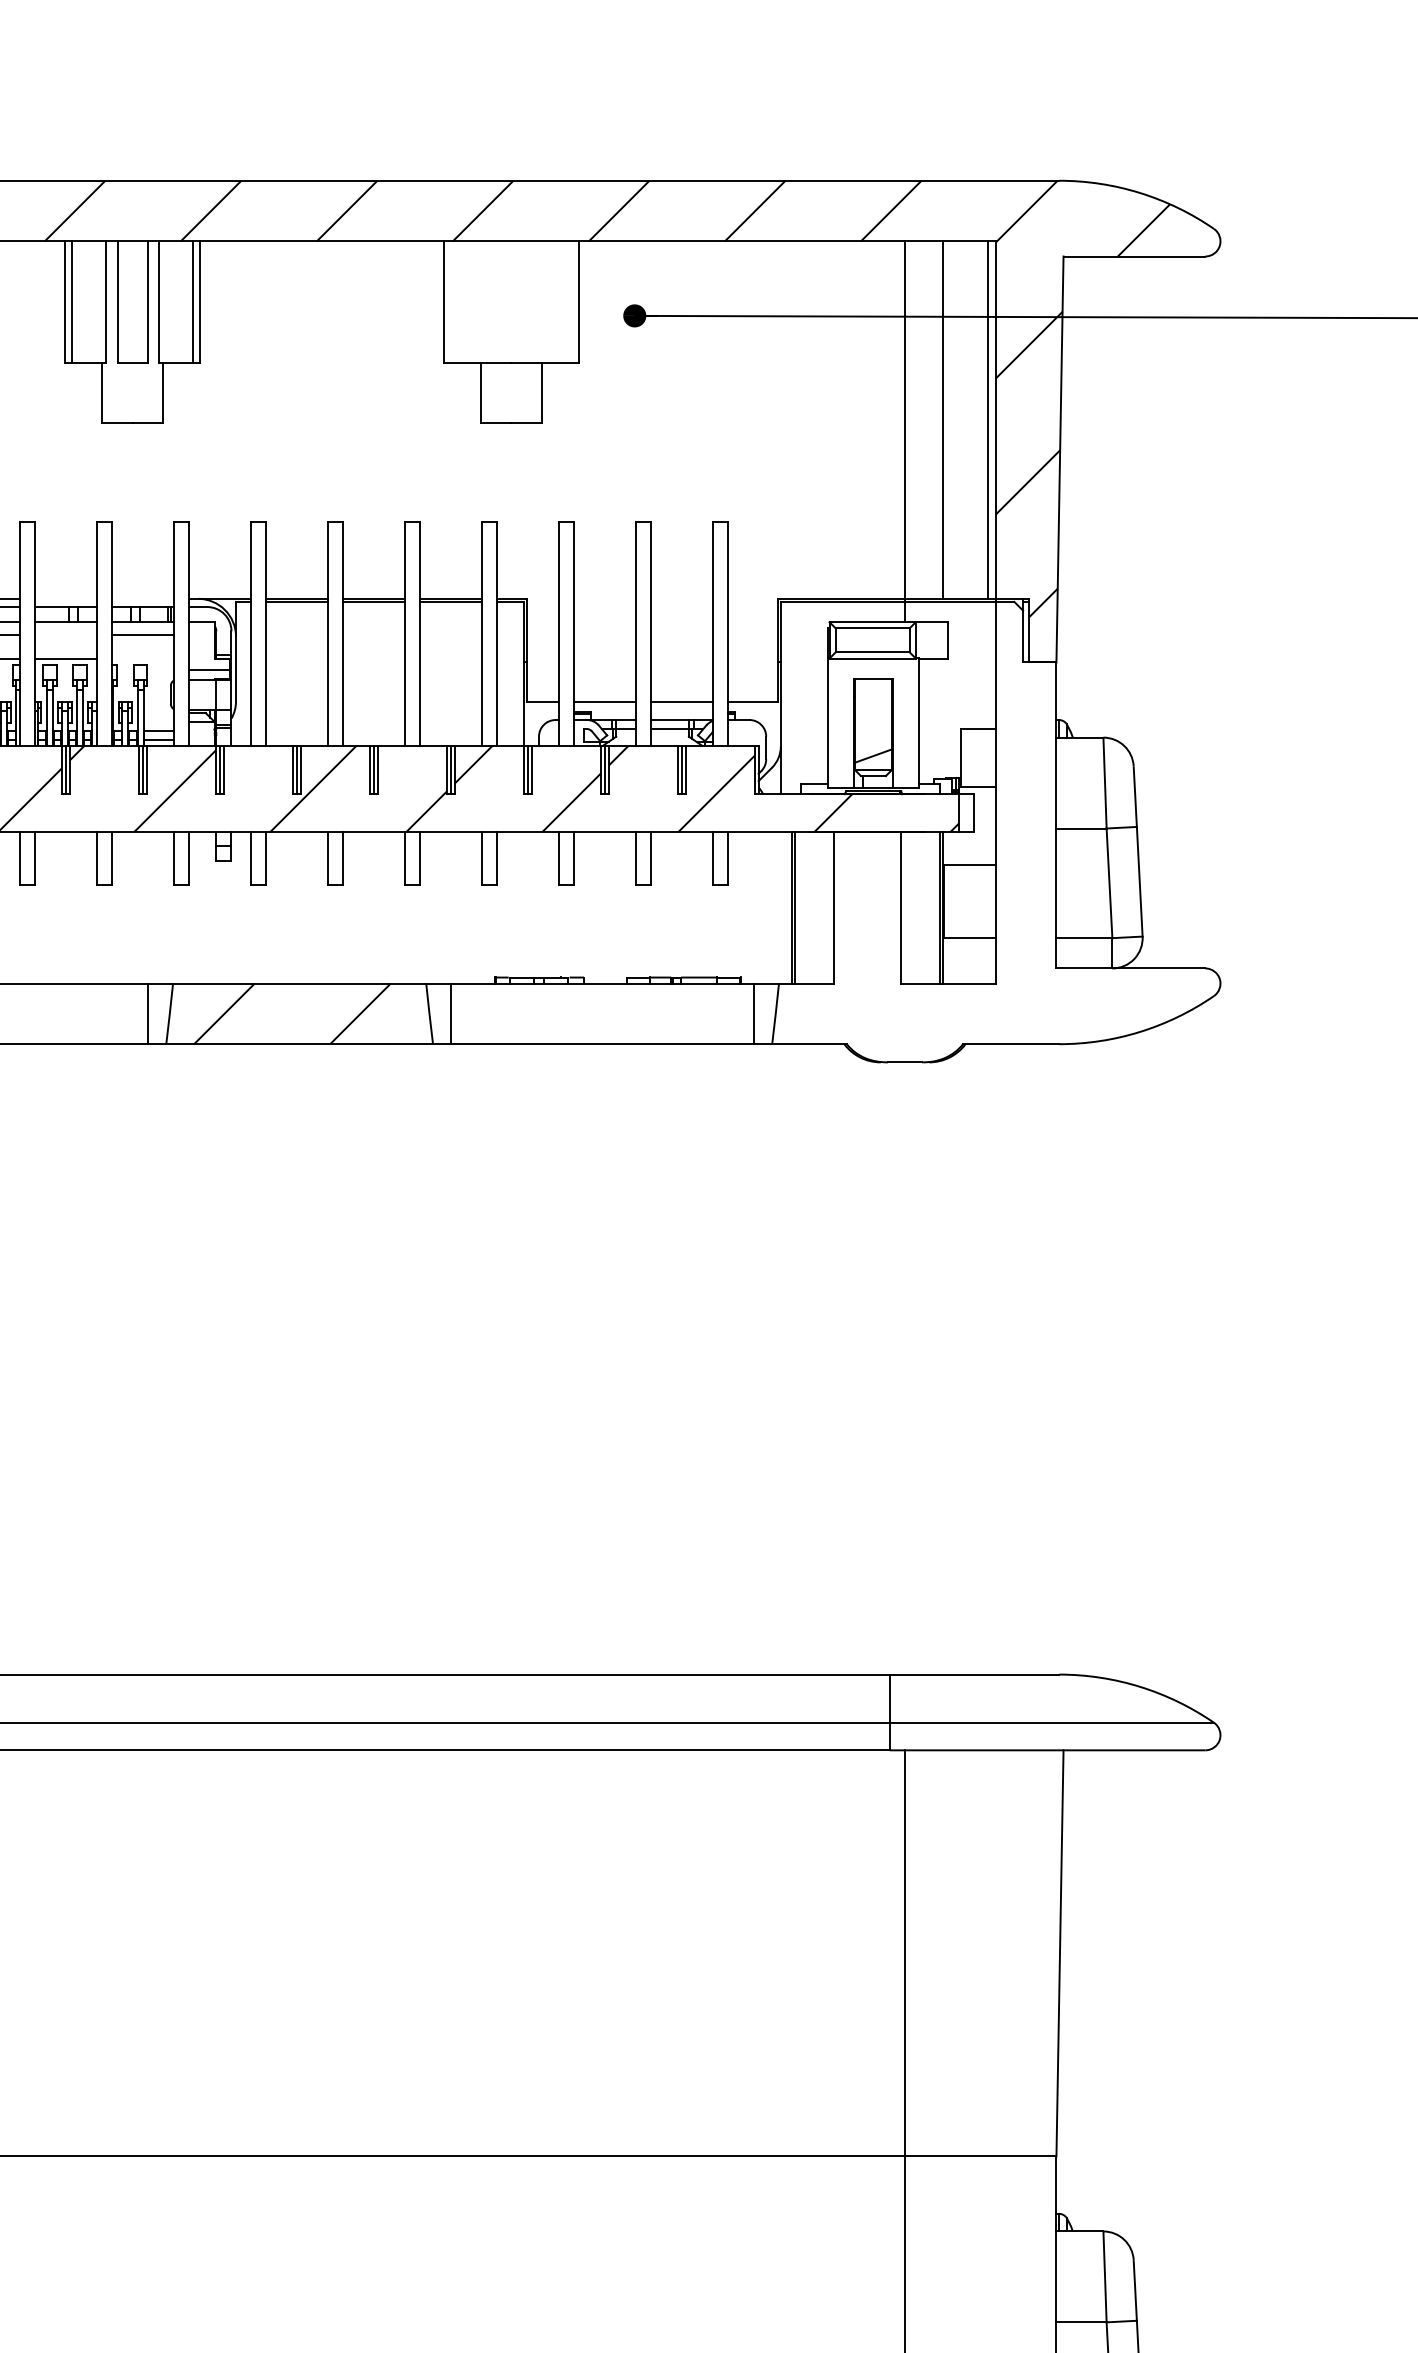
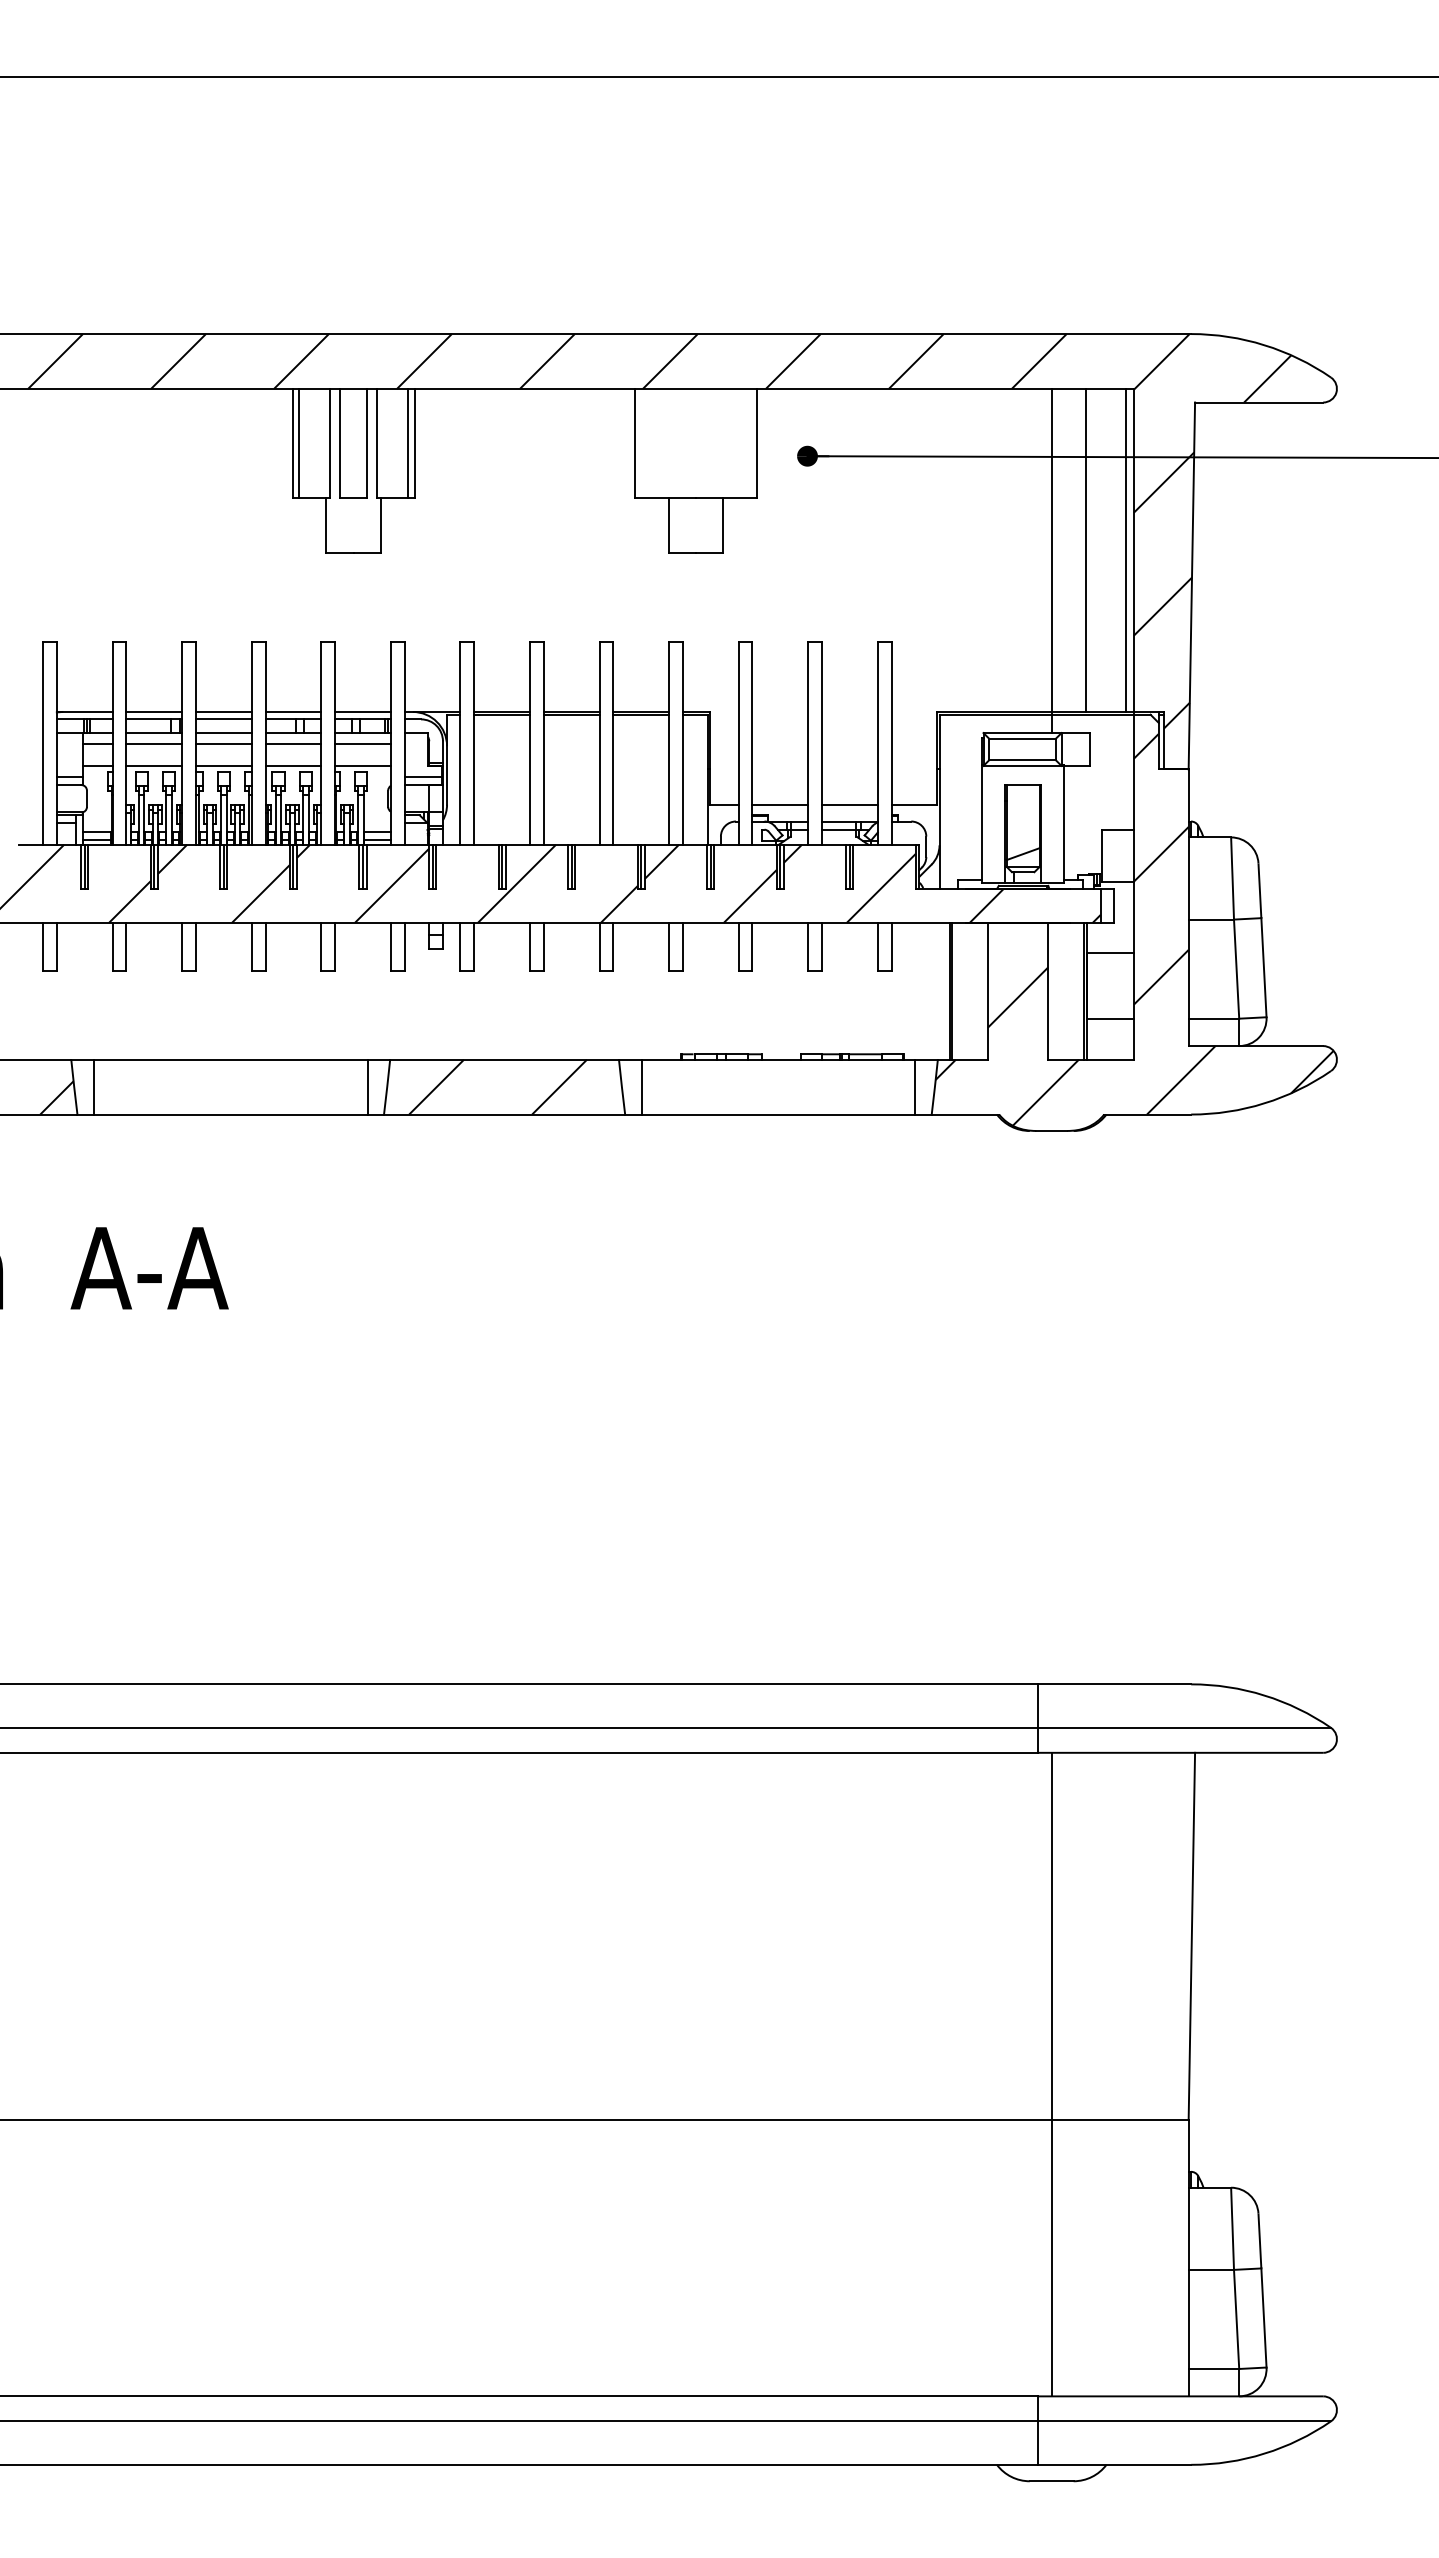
line: (66, 598) -> (293, 711), added
line: (142, 598) -> (362, 711), added
line: (66, 634) -> (293, 744), added
line: (142, 658) -> (362, 765), added
hatch: (996, 839) -> (1134, 929), added

